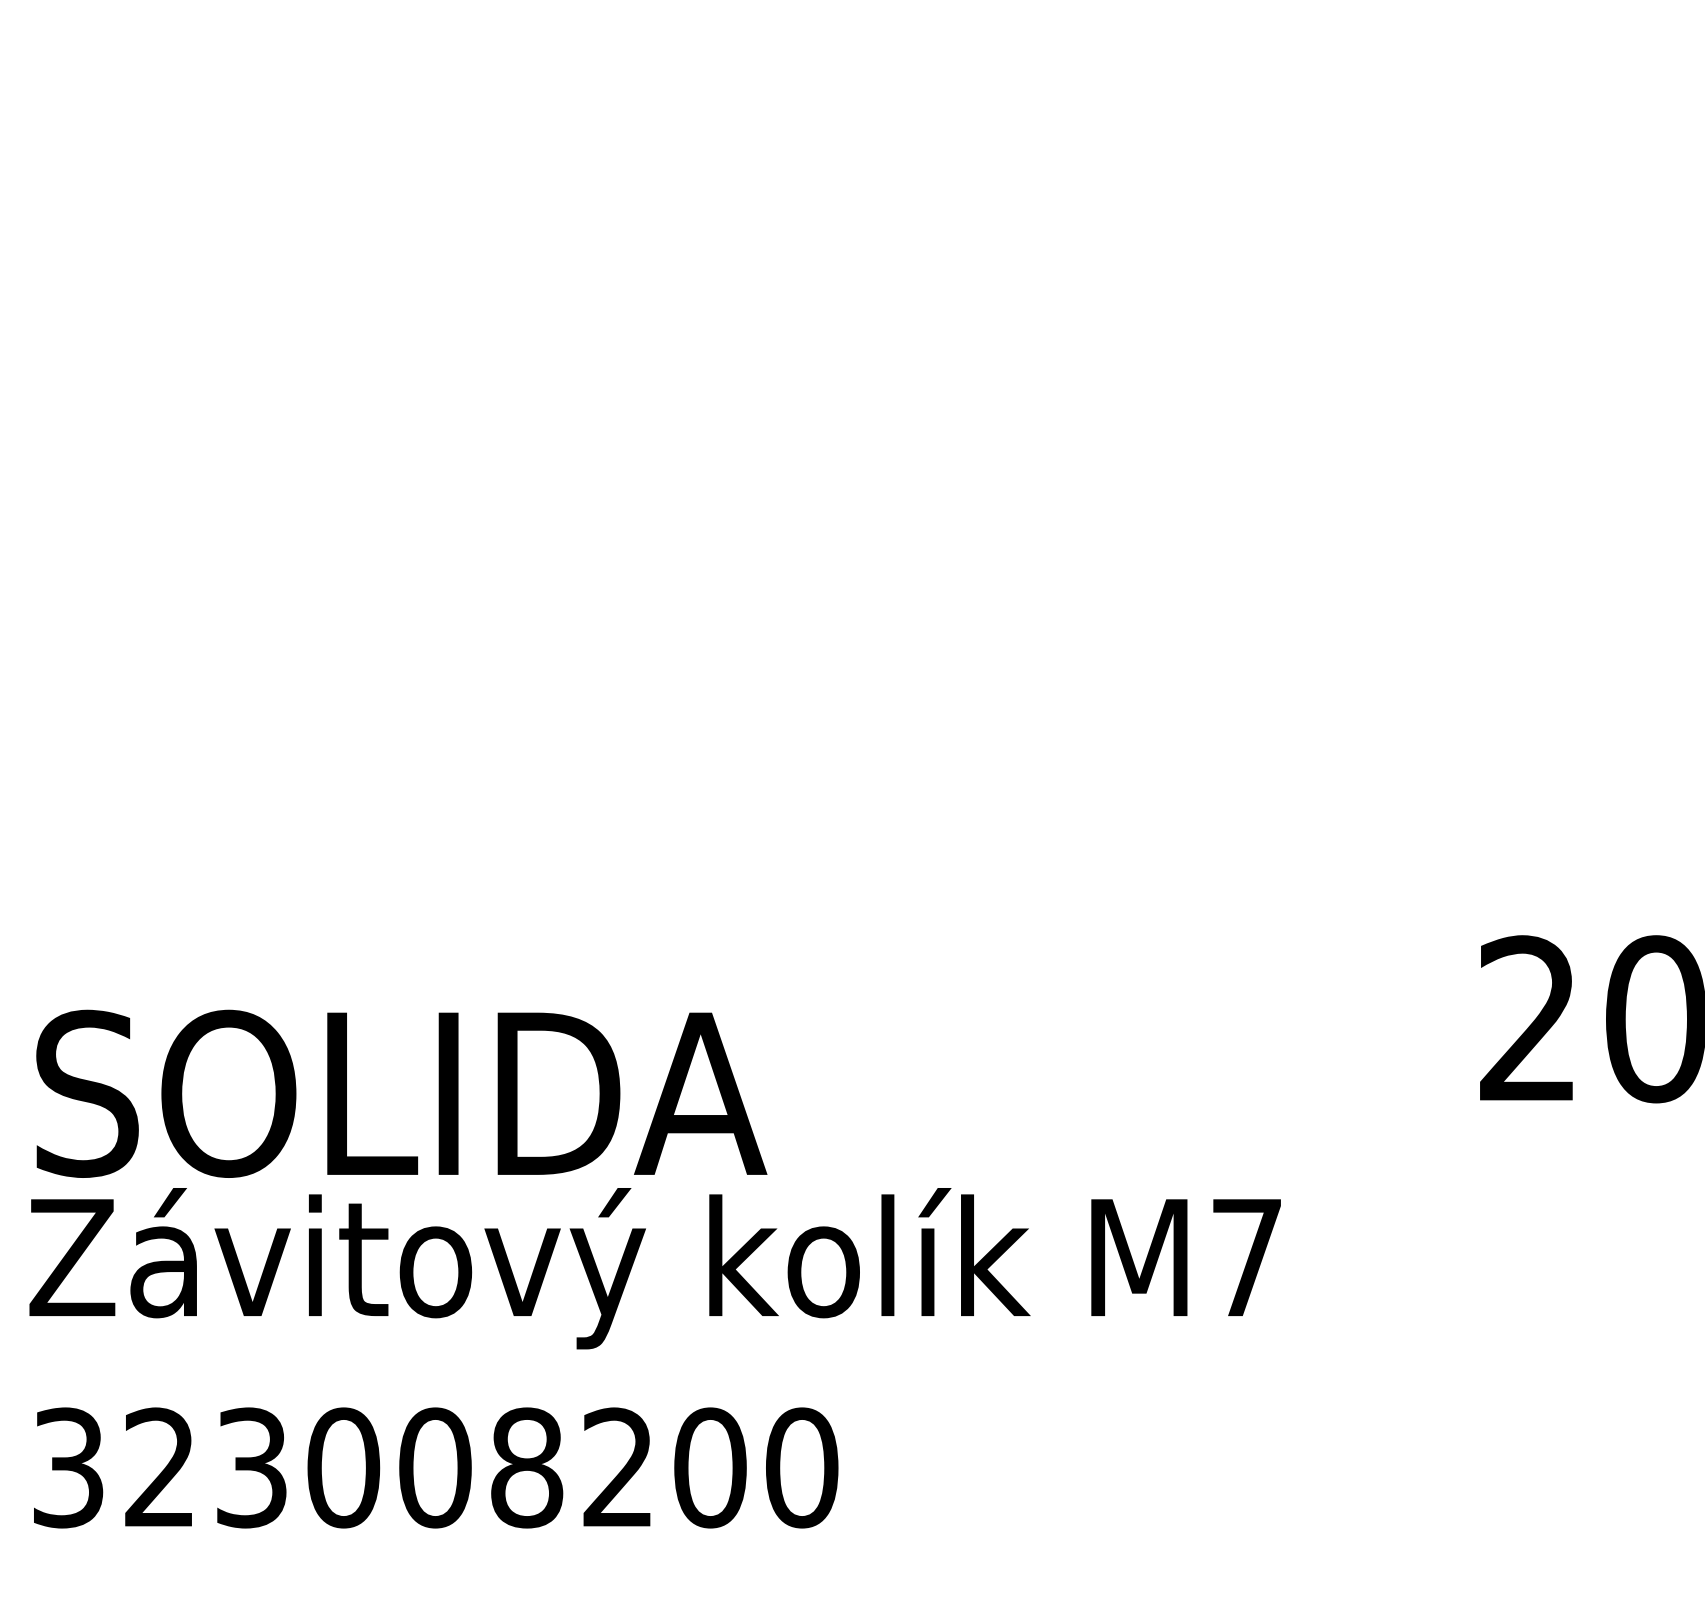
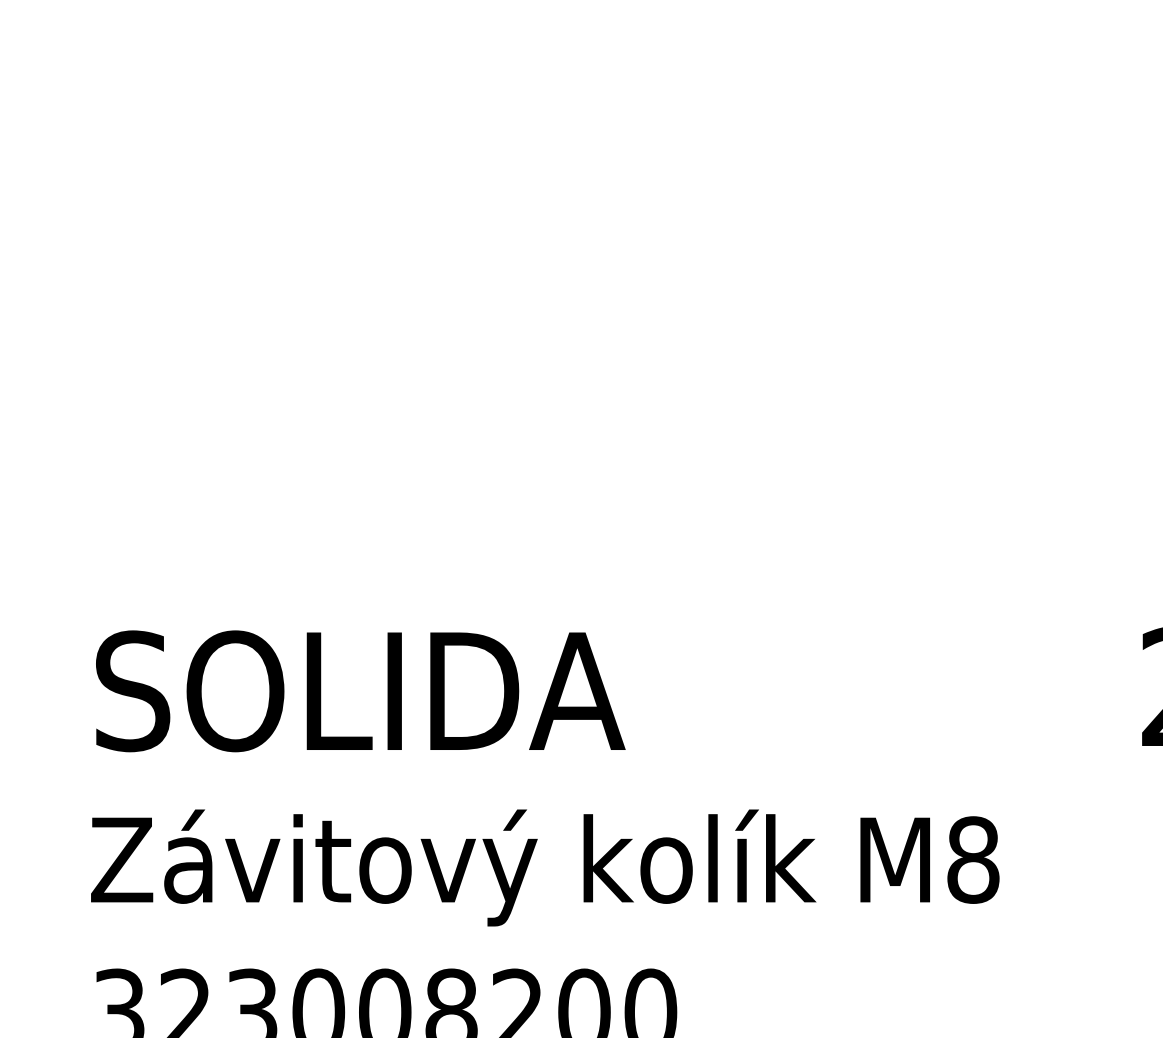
text: (401, 1093) -> (360, 691), moved
text: (1247, 1257) -> (973, 859), M7 -> M8

